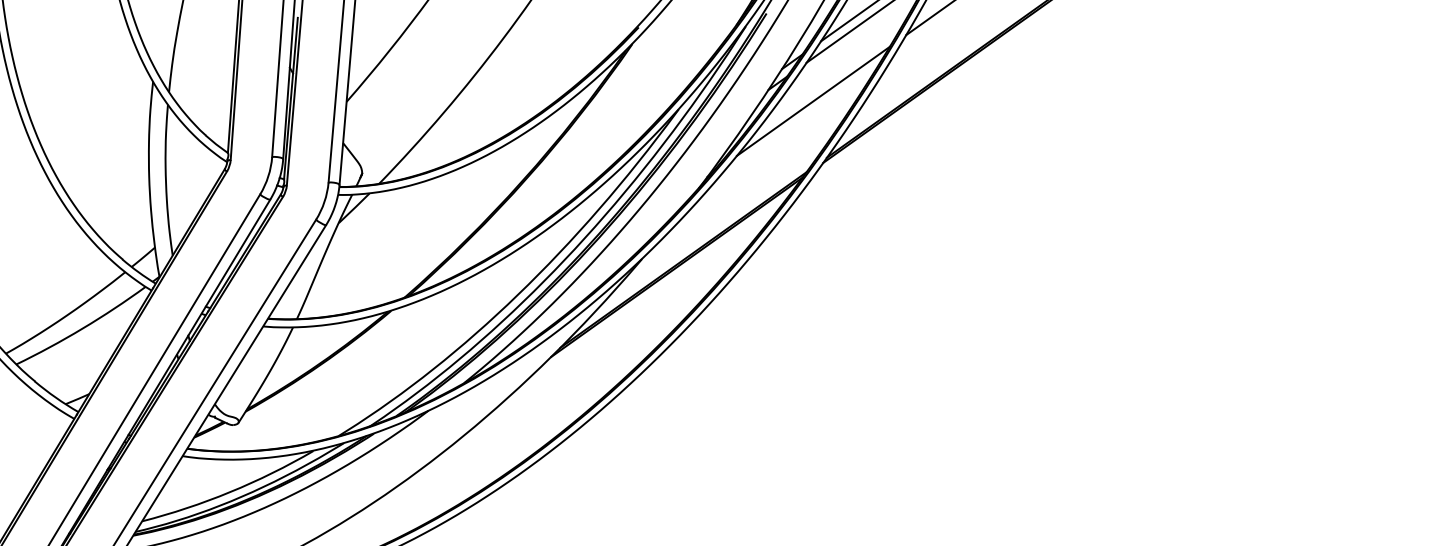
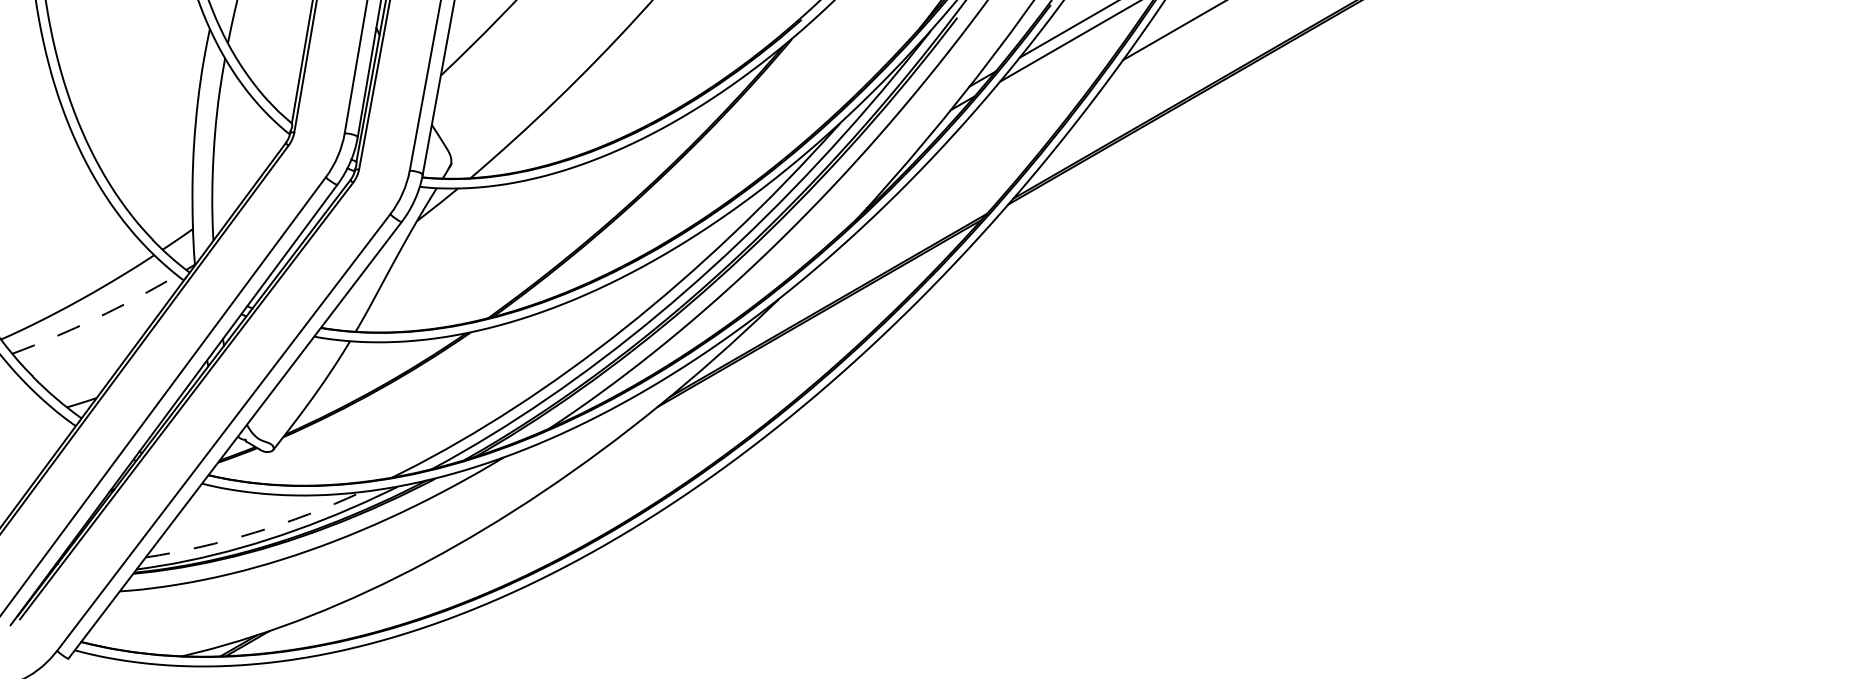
line: (813, 101) -> (1003, 129), removed
arc: (82, 328) -> (96, 318), solid -> dashed
arc: (230, 492) -> (255, 532), solid -> dashed

